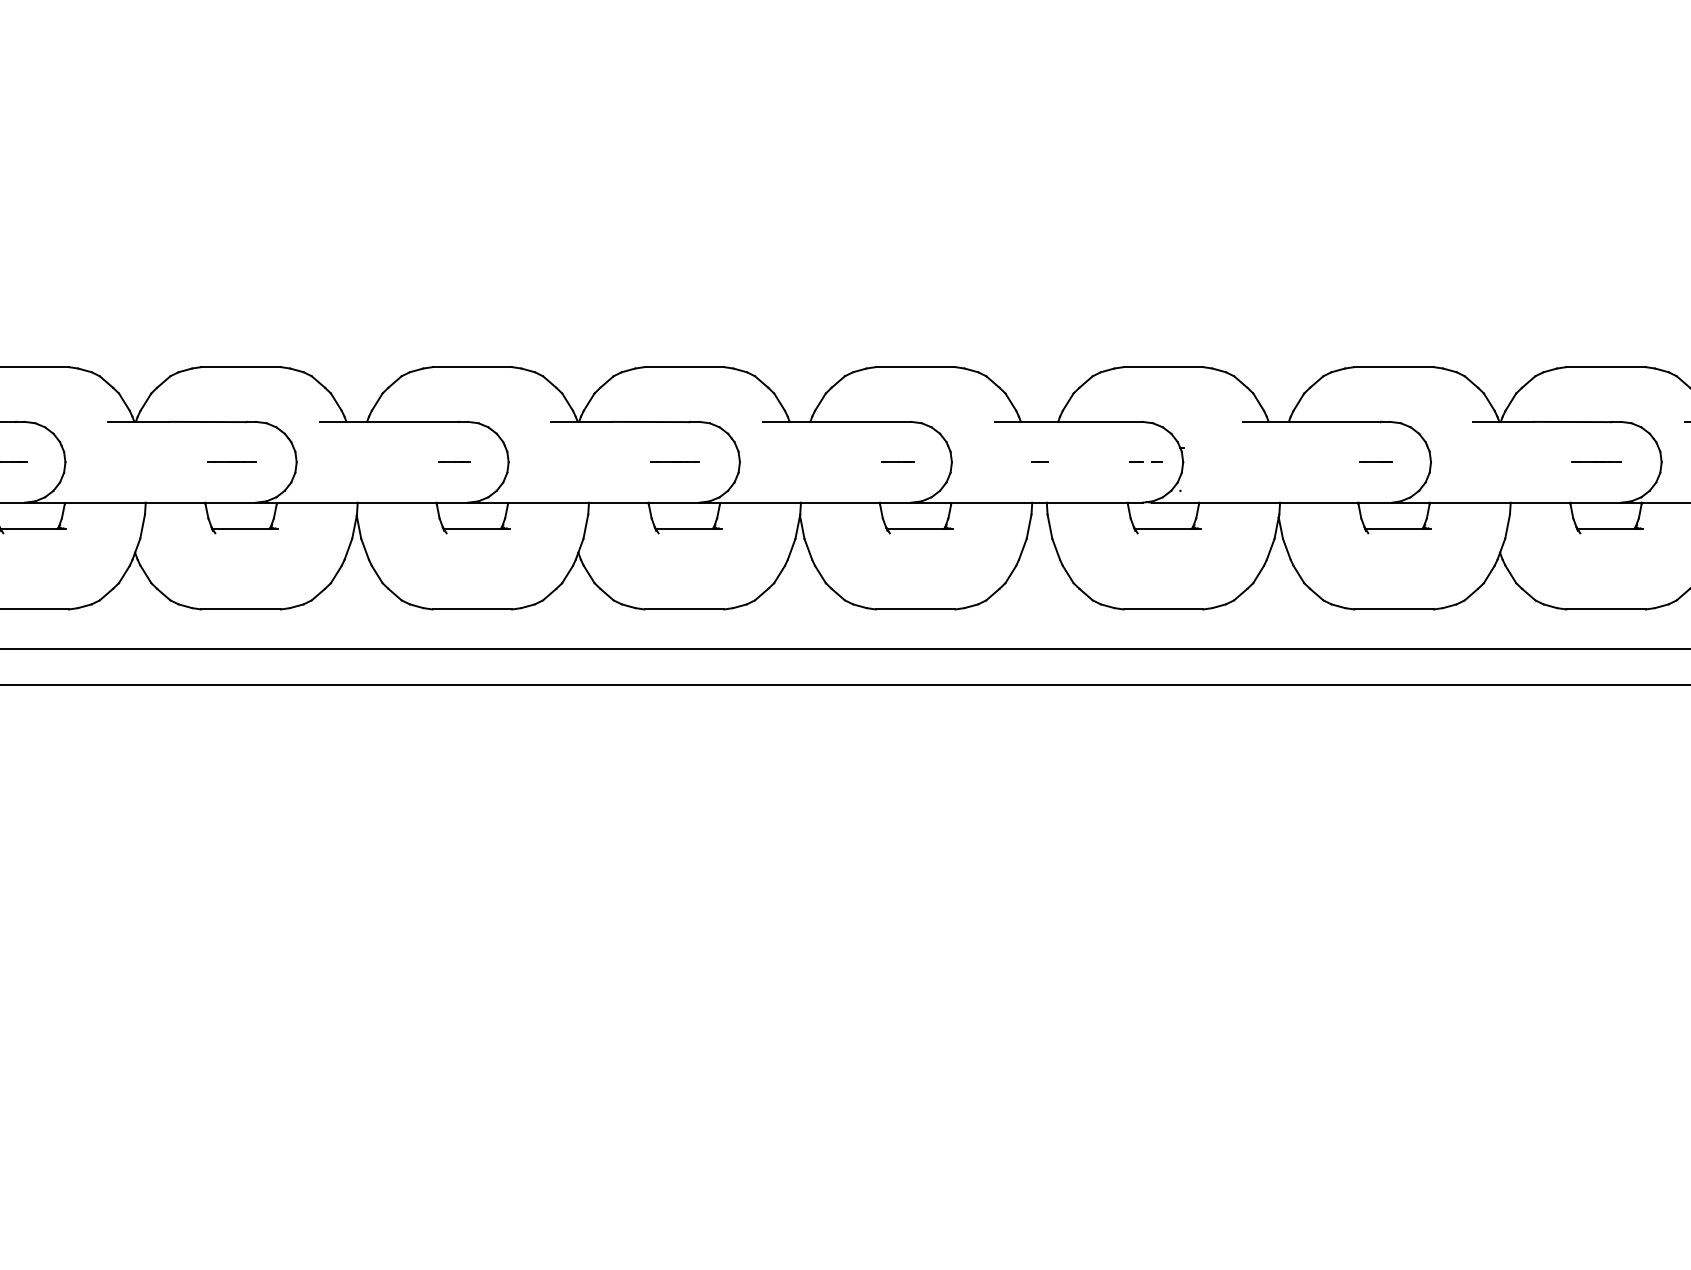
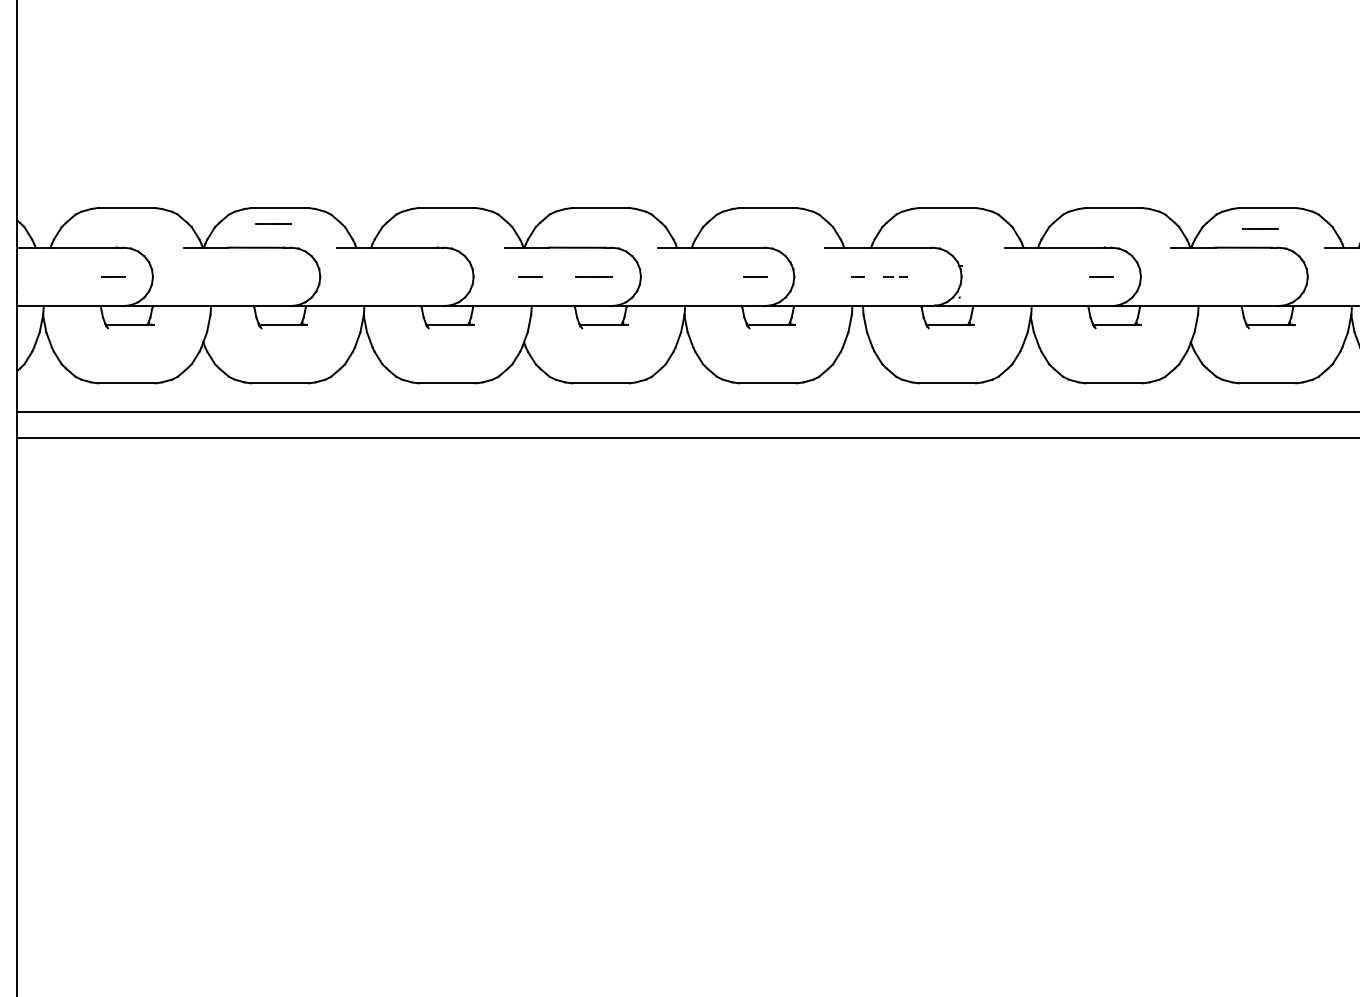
line: (232, 461) -> (273, 223), moved
line: (454, 461) -> (530, 276), moved
line: (1142, 461) -> (893, 276), moved
line: (1596, 461) -> (1260, 228), moved

